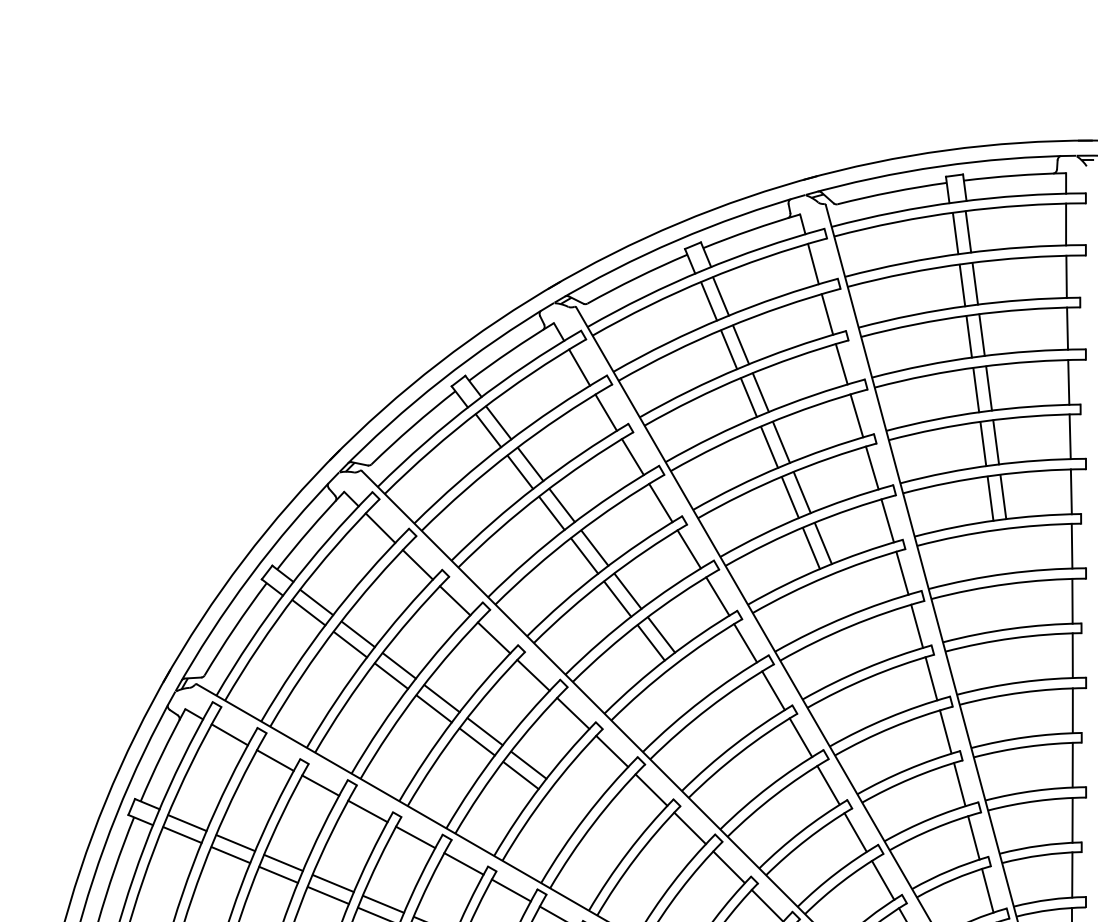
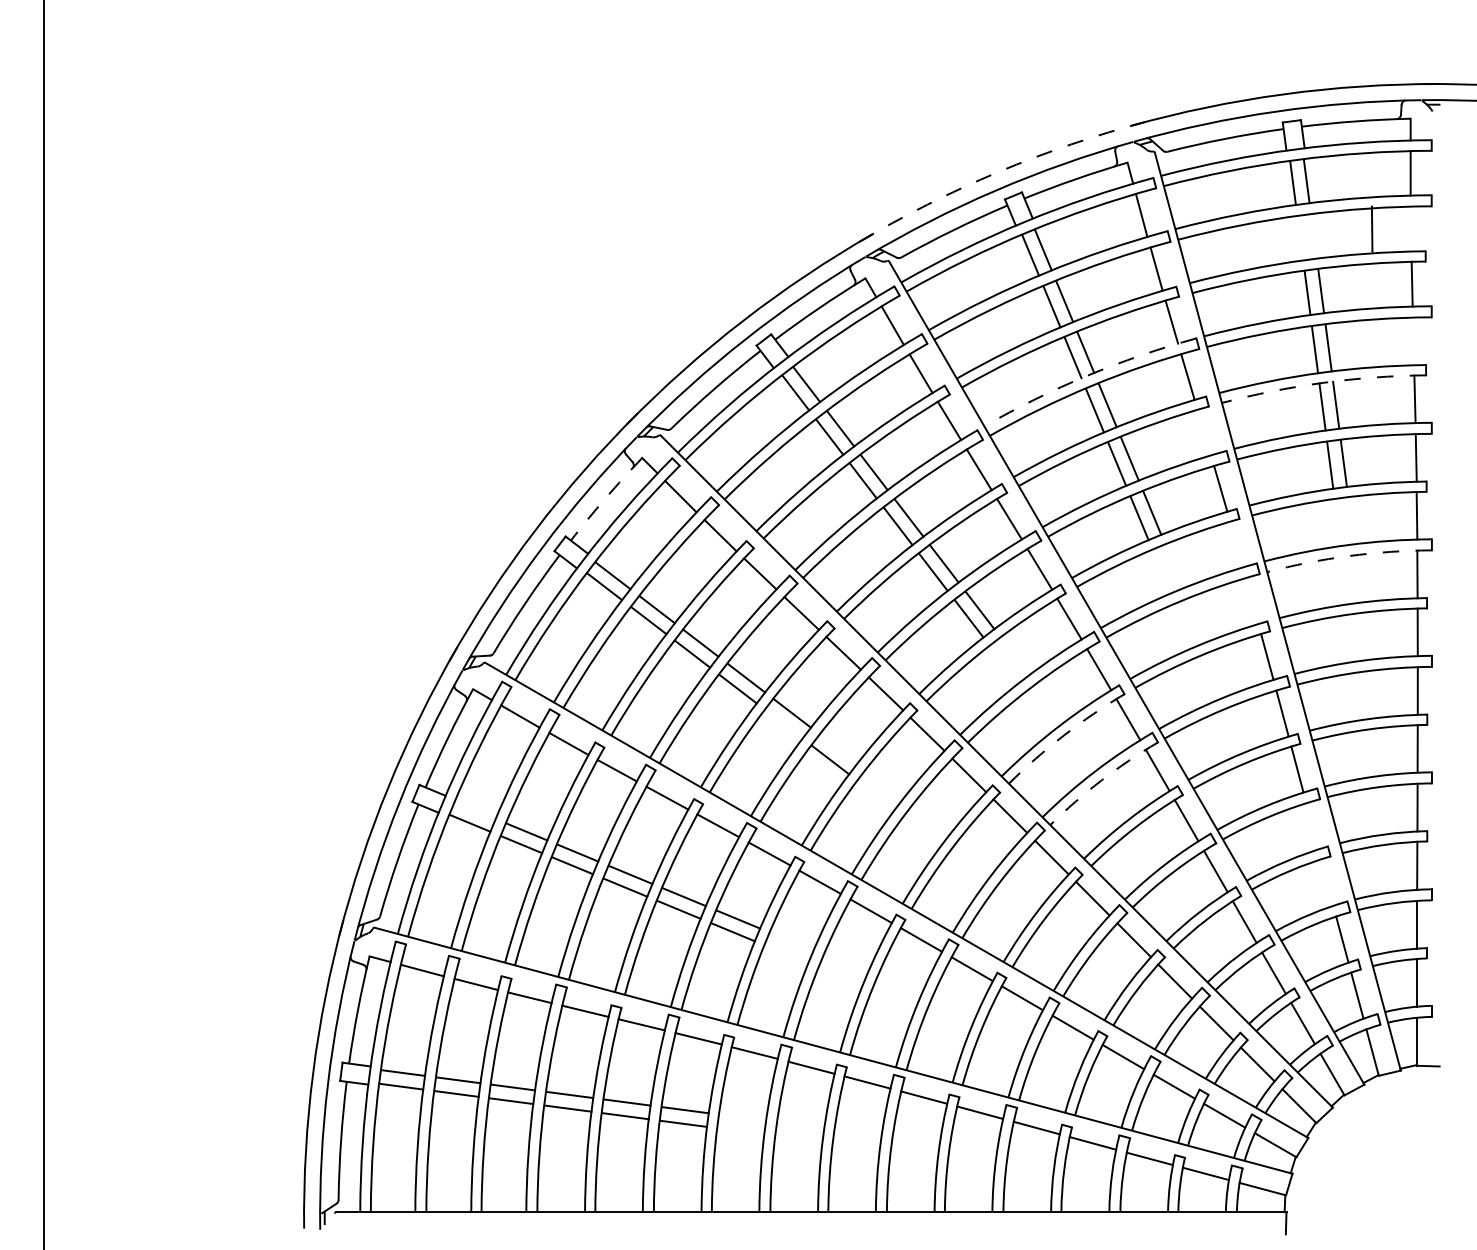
arc: (678, 223) -> (998, 172), solid -> dashed
line: (1065, 276) -> (1371, 228), moved
line: (974, 283) -> (1313, 236), removed
line: (962, 285) -> (1300, 238), removed
line: (1068, 382) -> (1413, 341), removed
arc: (762, 414) -> (1087, 375), solid -> dashed
arc: (984, 420) -> (1323, 382), solid -> dashed
line: (872, 467) -> (1204, 432), removed
arc: (309, 529) -> (605, 498), solid -> dashed
line: (901, 573) -> (1235, 544), removed
arc: (1007, 584) -> (1348, 556), solid -> dashed
line: (916, 626) -> (1251, 601), removed
line: (476, 741) -> (783, 723), removed
arc: (740, 752) -> (1064, 735), solid -> dashed
line: (528, 764) -> (838, 748), removed
arc: (775, 794) -> (1101, 780), solid -> dashed
line: (186, 823) -> (474, 810), removed
line: (973, 838) -> (1312, 826), removed
line: (988, 890) -> (1327, 882), removed

